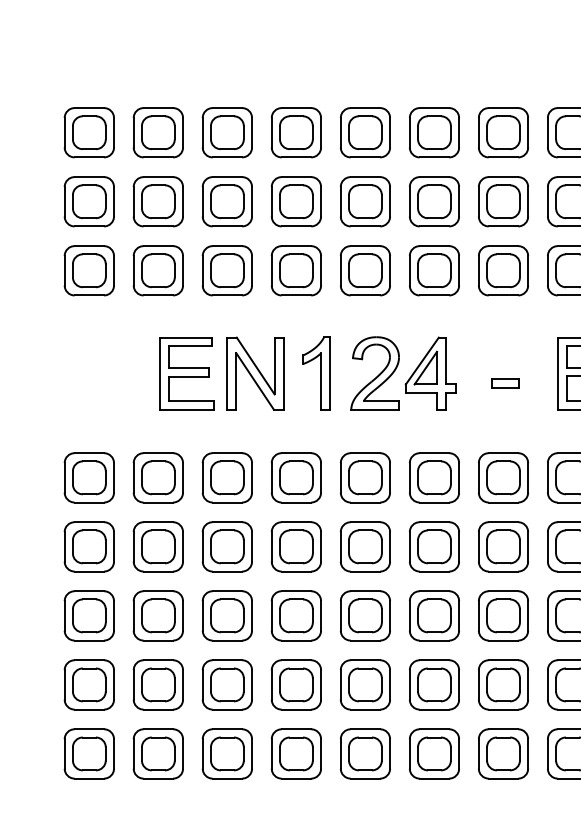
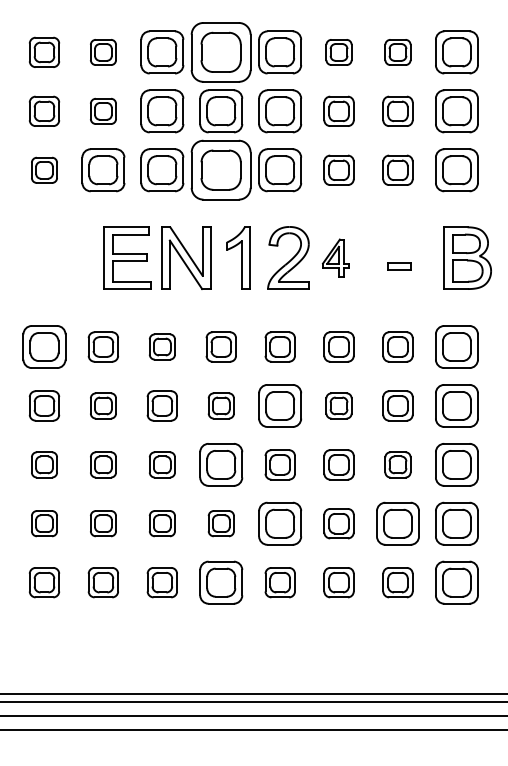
part: (89, 132) -> (44, 52), size x0.7
part: (158, 132) -> (103, 52), size x0.6
part: (296, 132) -> (221, 52), size x1.4
part: (433, 132) -> (338, 52), size x0.6
part: (502, 132) -> (397, 52), size x0.6
part: (89, 201) -> (44, 111), size x0.7
part: (158, 201) -> (103, 111), size x0.6
part: (433, 201) -> (338, 111), size x0.7
part: (502, 201) -> (397, 111), size x0.7
part: (89, 271) -> (44, 170), size x0.6
part: (296, 271) -> (221, 170), size x1.4
part: (433, 271) -> (338, 170), size x0.7
part: (502, 271) -> (397, 170), size x0.7
part: (430, 372) -> (335, 257), size x0.6
part: (158, 477) -> (103, 346), size x0.7
part: (227, 477) -> (162, 346), size x0.6
part: (296, 477) -> (221, 346), size x0.7
part: (365, 477) -> (280, 346), size x0.7
part: (433, 477) -> (338, 346), size x0.7
part: (502, 477) -> (397, 346), size x0.7
part: (89, 546) -> (44, 405), size x0.7
part: (158, 546) -> (103, 405), size x0.6
part: (227, 546) -> (162, 405), size x0.7
part: (296, 546) -> (221, 405), size x0.6
part: (433, 546) -> (338, 405), size x0.6
part: (502, 546) -> (397, 405), size x0.7
part: (89, 615) -> (44, 464), size x0.6
part: (158, 615) -> (103, 464), size x0.6
part: (227, 615) -> (162, 464), size x0.6
part: (365, 615) -> (280, 464), size x0.7
part: (433, 615) -> (338, 464), size x0.7
part: (502, 615) -> (397, 464), size x0.6
part: (89, 684) -> (44, 523), size x0.6
part: (158, 684) -> (103, 523), size x0.6
part: (227, 684) -> (162, 523), size x0.6
part: (296, 684) -> (221, 523), size x0.6
part: (433, 684) -> (338, 523), size x0.7
part: (89, 753) -> (44, 582), size x0.7
part: (158, 753) -> (103, 582), size x0.7
part: (227, 753) -> (162, 582), size x0.7
part: (365, 753) -> (280, 582), size x0.7
part: (433, 753) -> (338, 582), size x0.7
part: (502, 753) -> (397, 582), size x0.7

